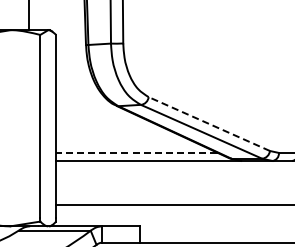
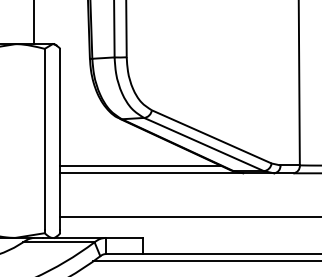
line: (209, 123) -> (211, 136), dashed -> solid
line: (137, 153) -> (140, 165), dashed -> solid

